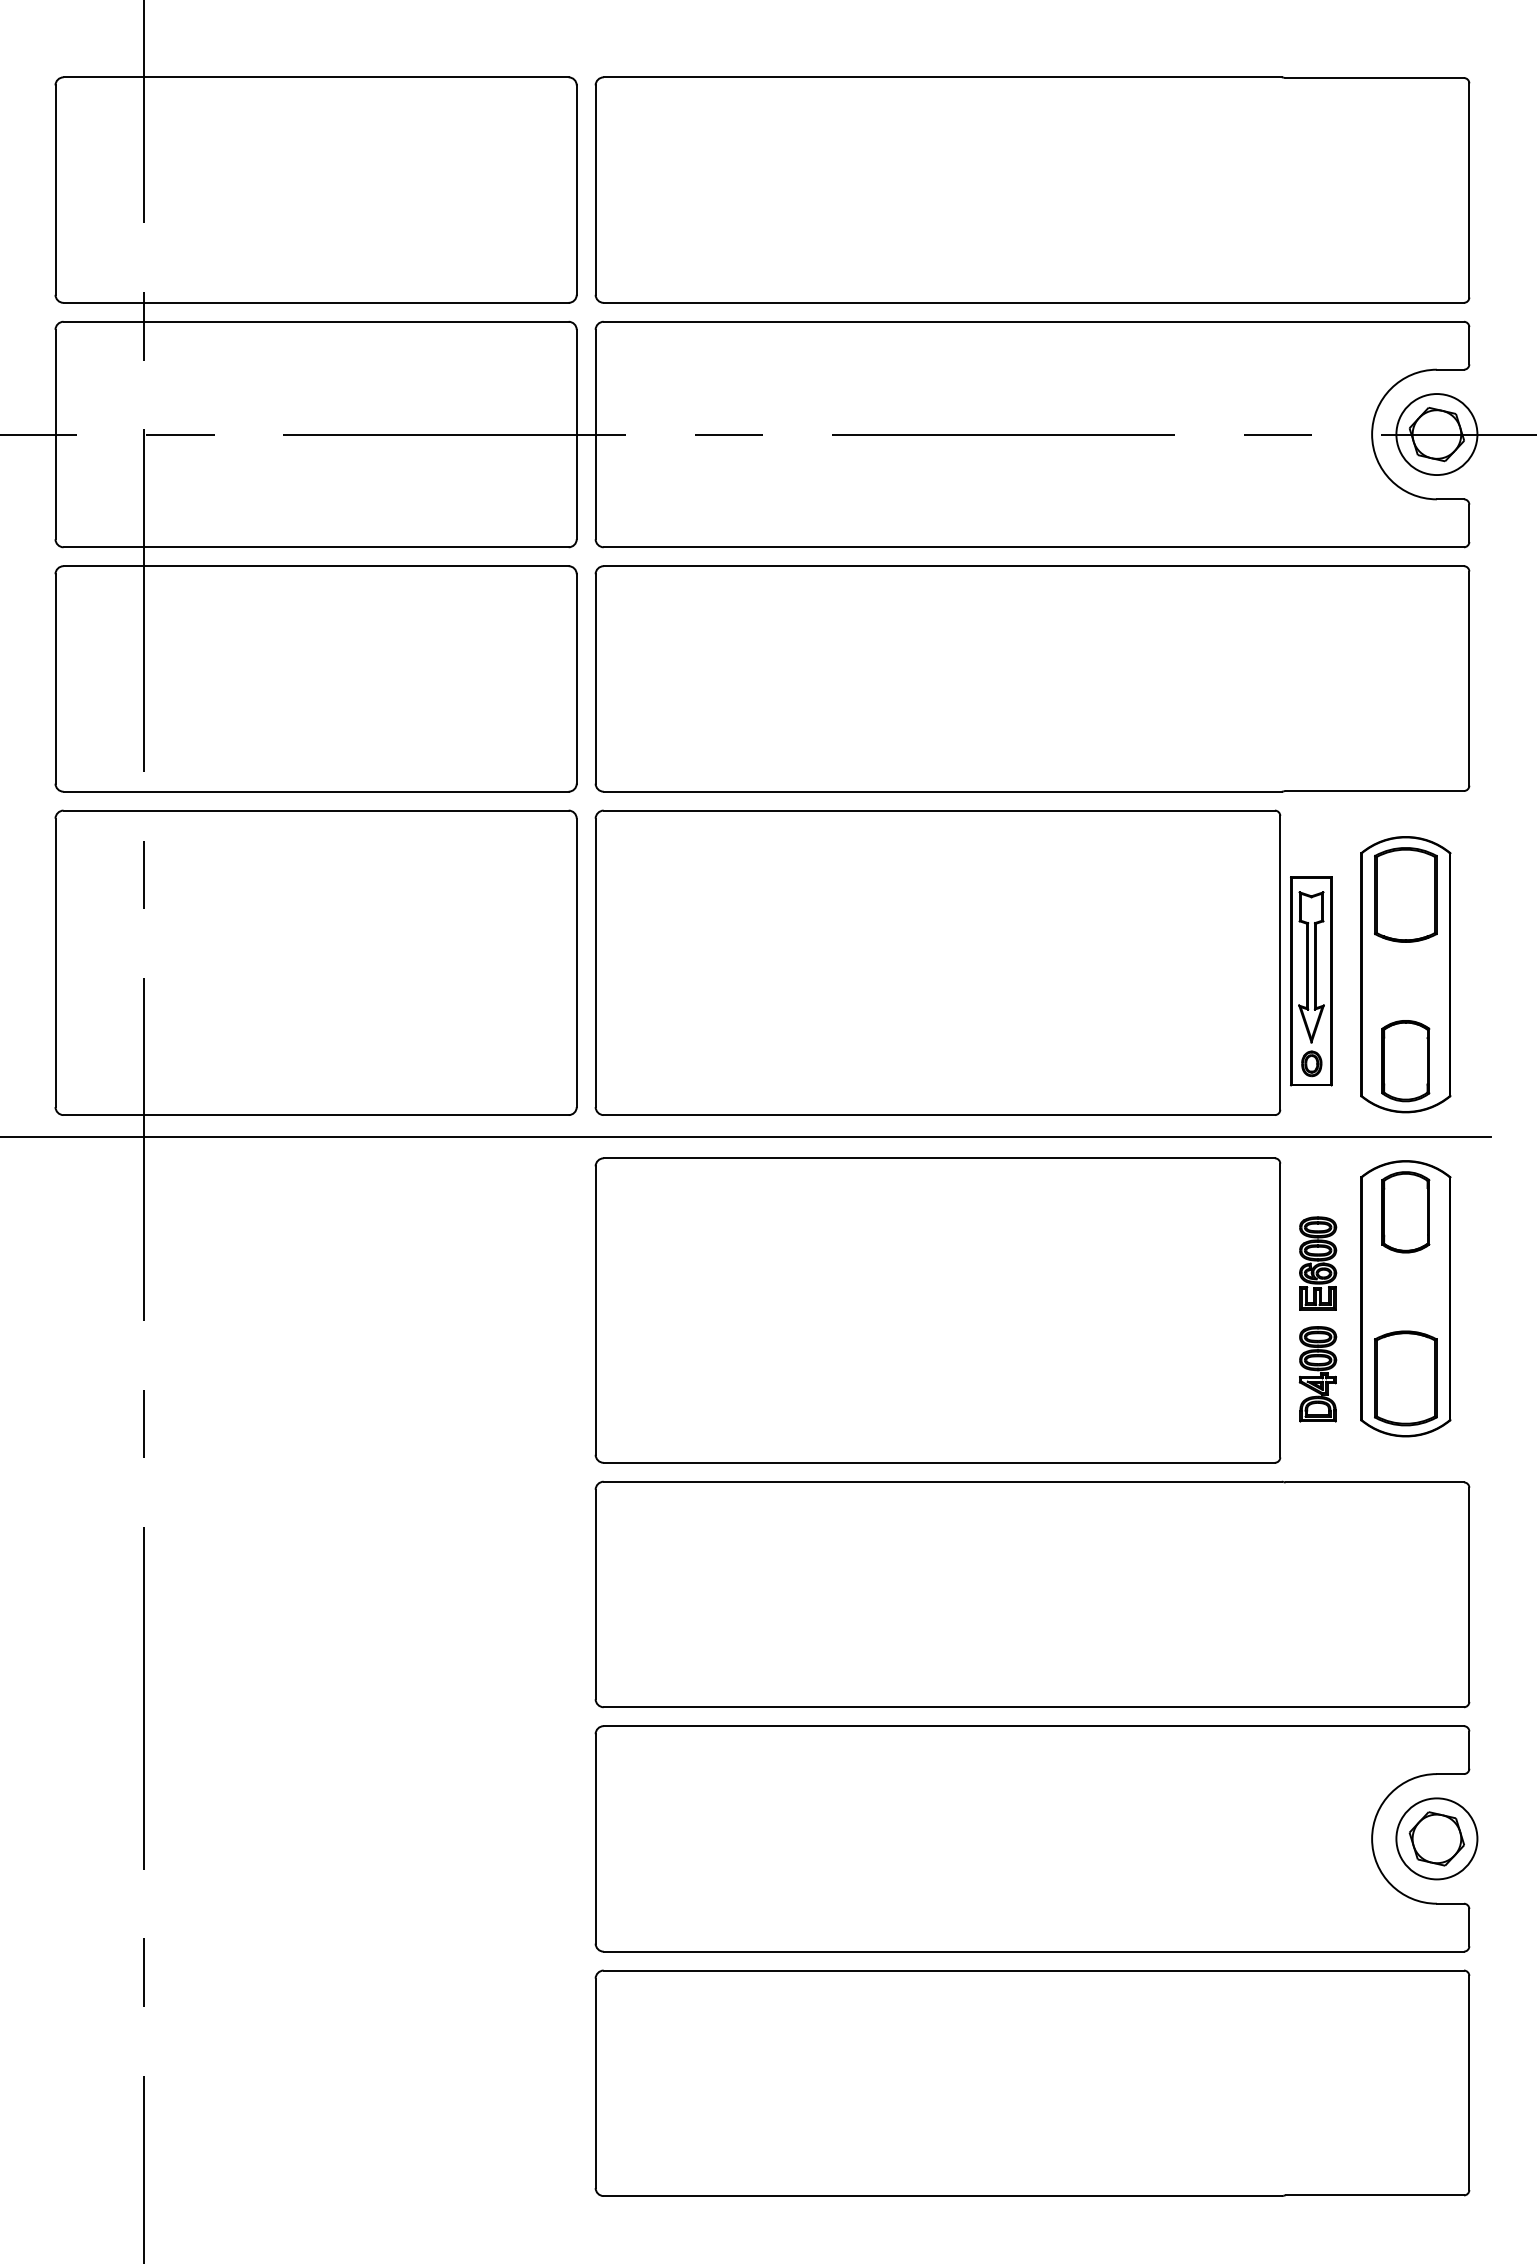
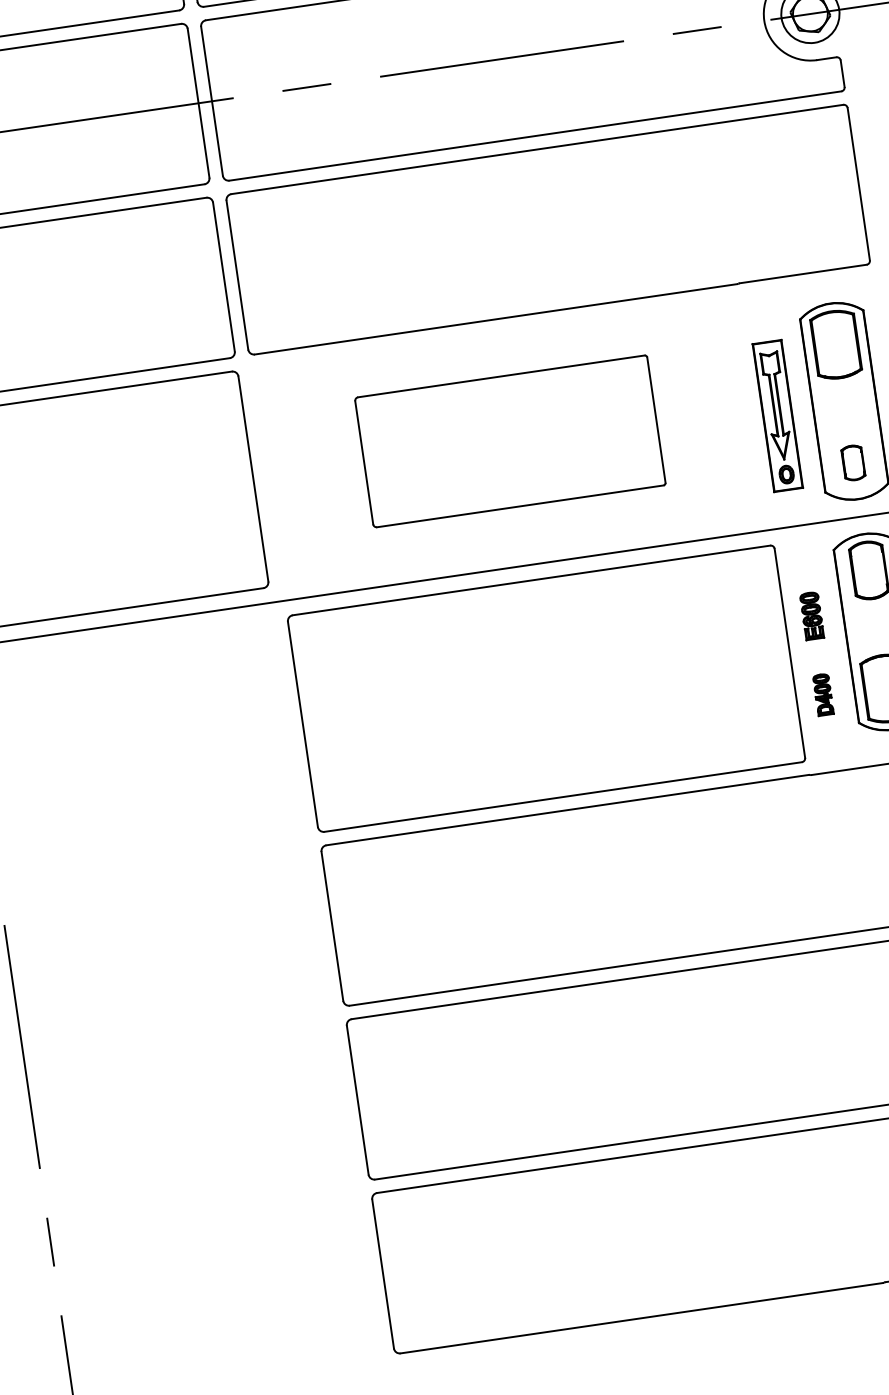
part: (937, 962) -> (509, 441), size x0.6
part: (1405, 1061) -> (853, 463), size x0.6
part: (1318, 1263) -> (812, 615), size x0.7
part: (1317, 1374) -> (822, 694), size x0.6

